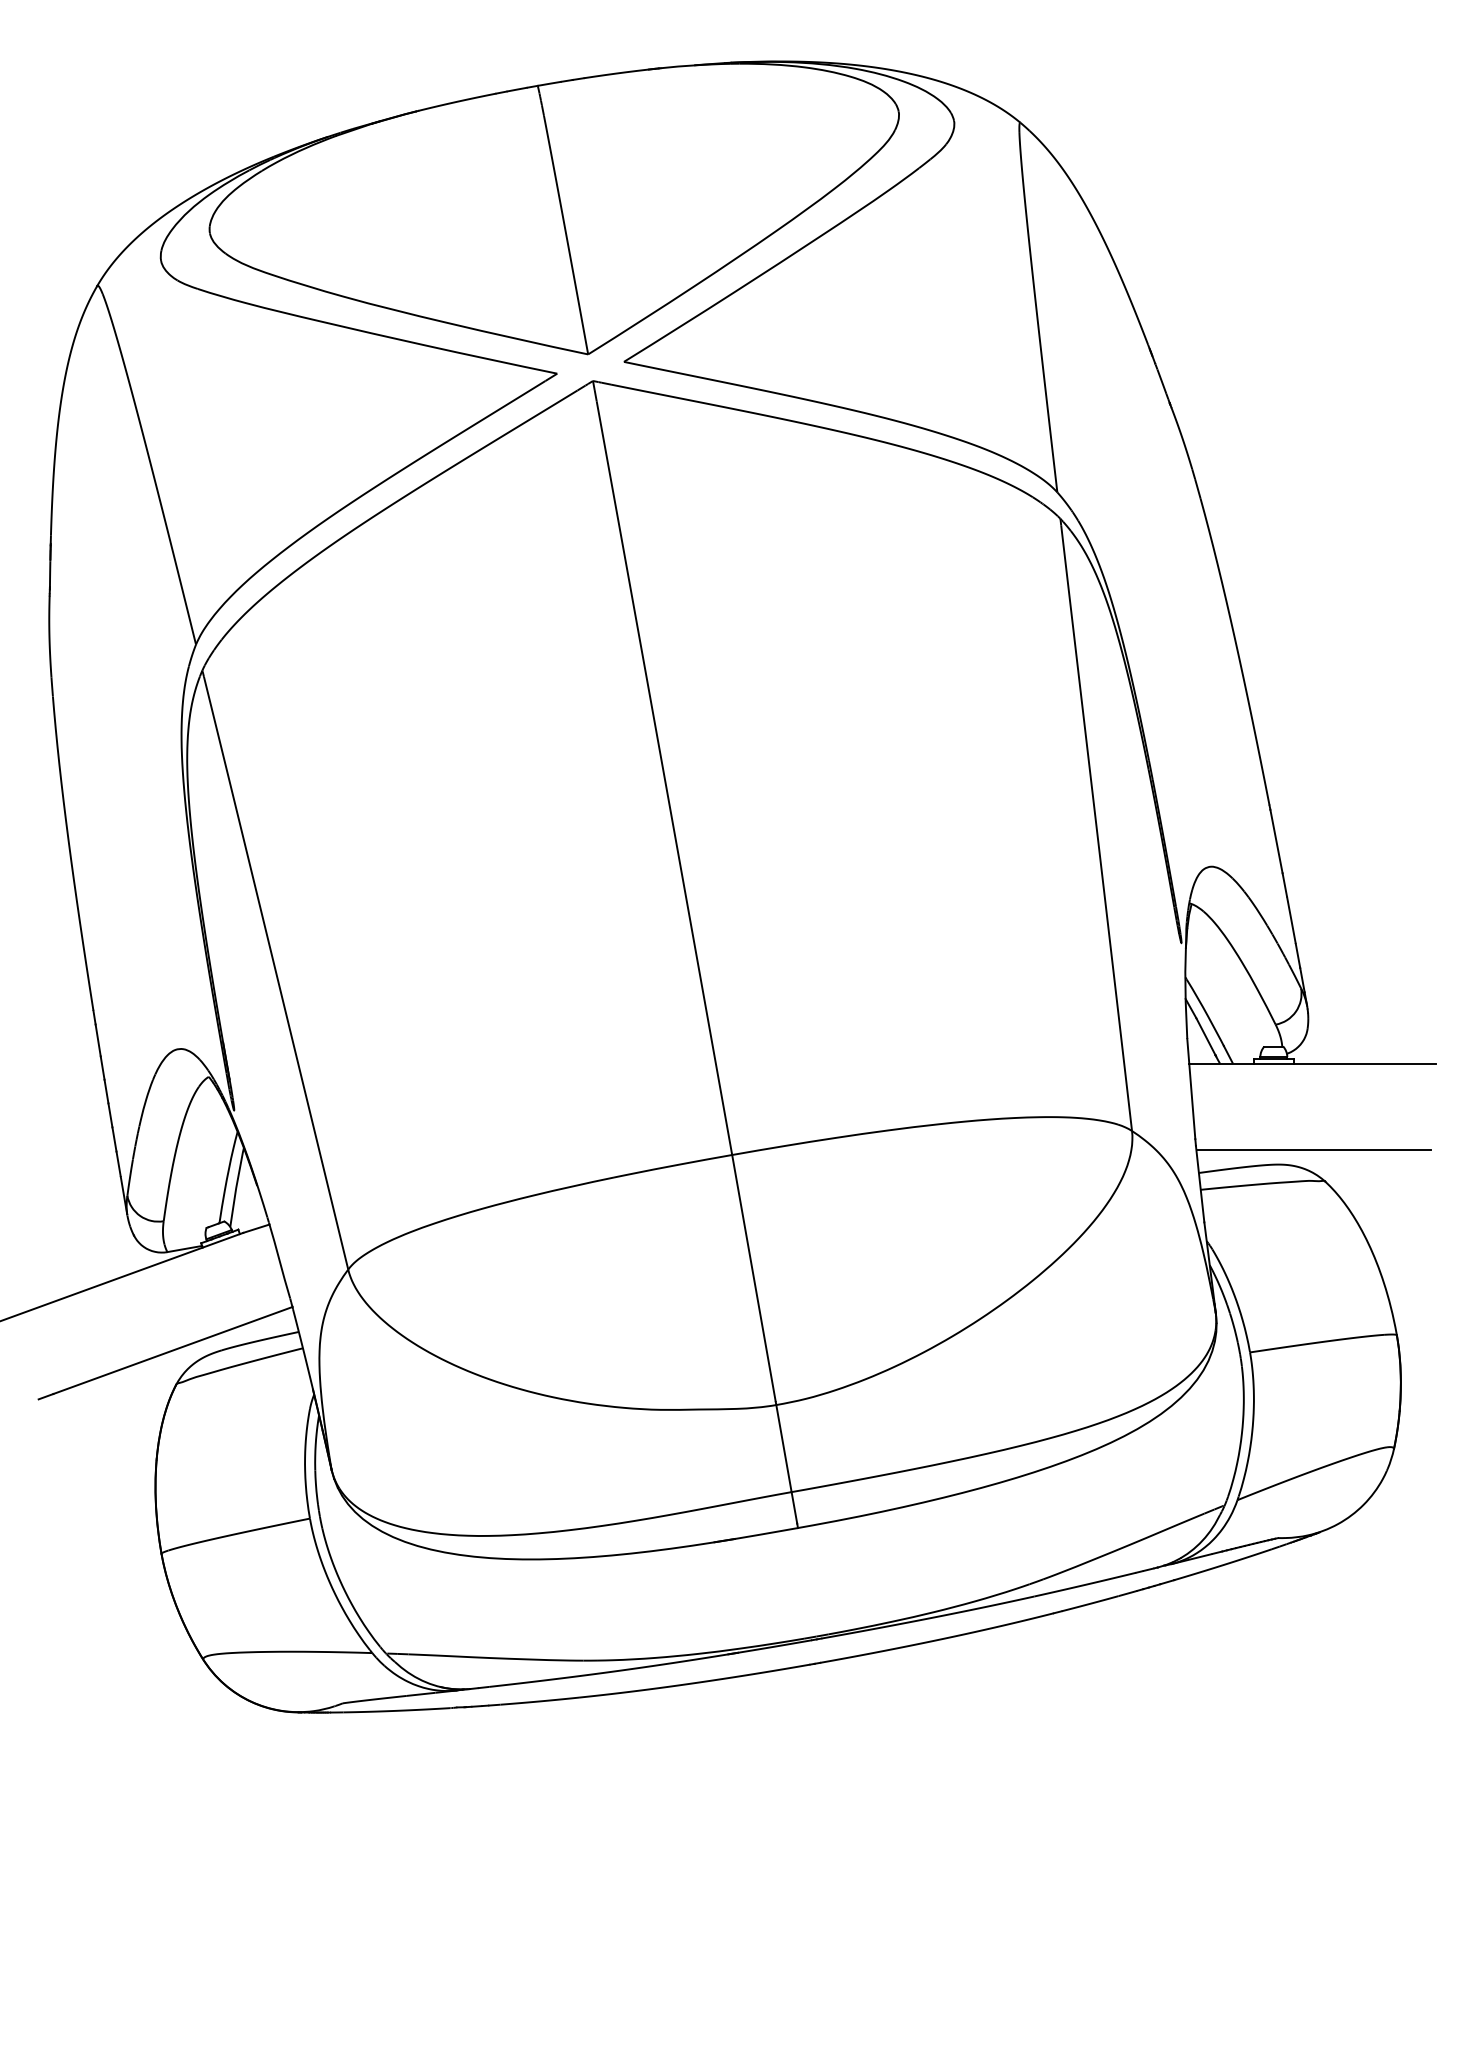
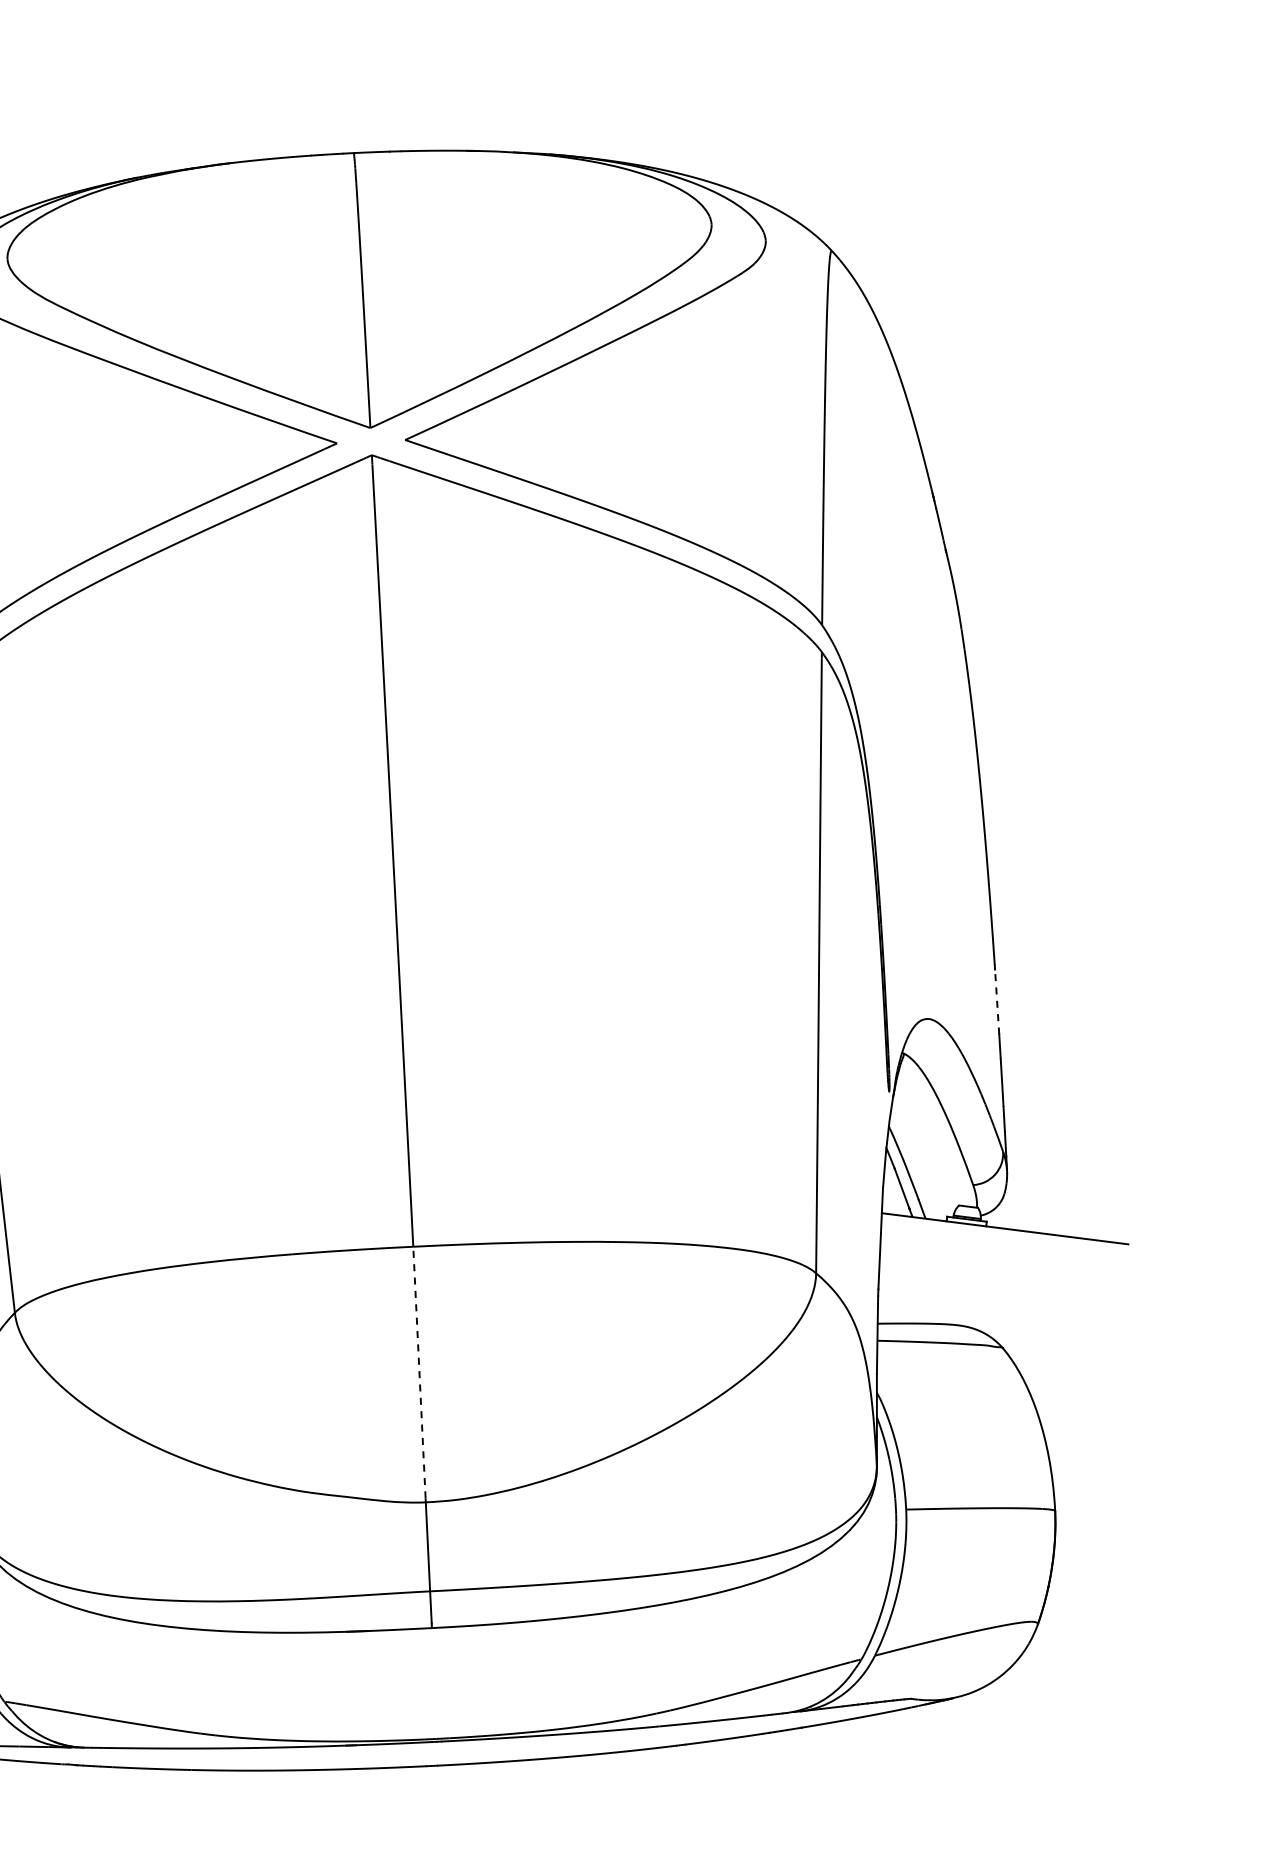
line: (1276, 841) -> (997, 1002), solid -> dashed
line: (1313, 1149) -> (995, 1314), removed
line: (753, 1278) -> (418, 1372), solid -> dashed

